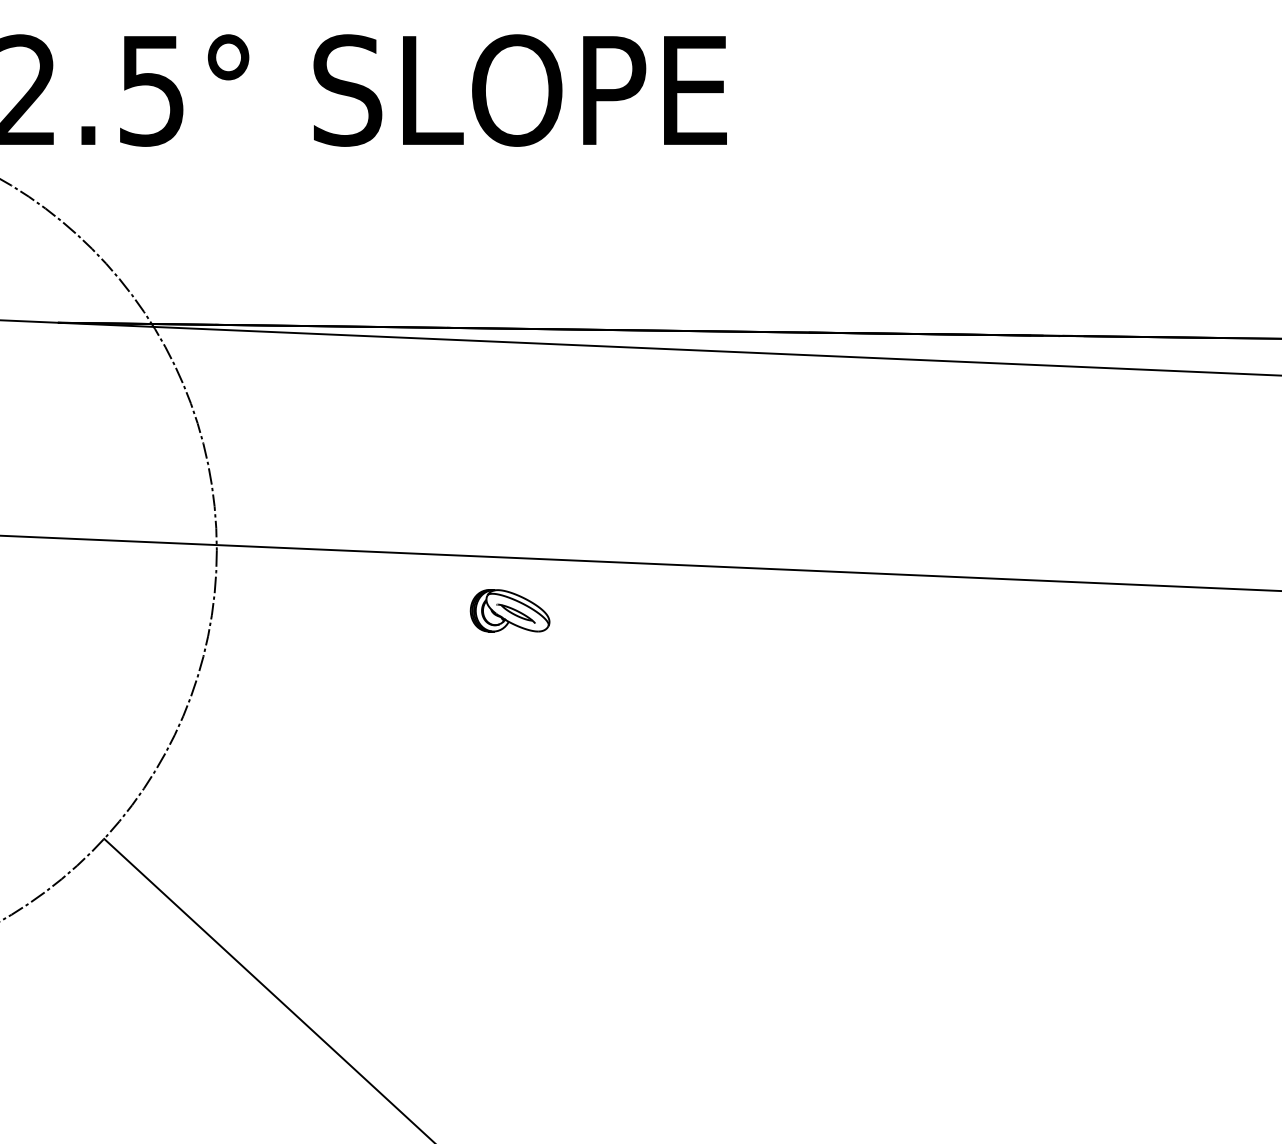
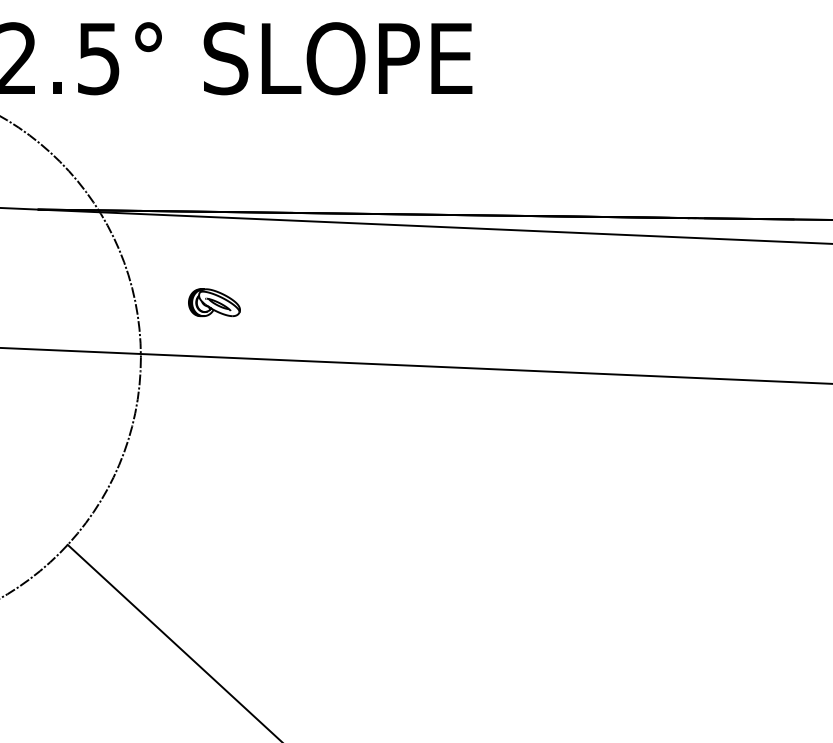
part: (510, 610) -> (214, 302), moved

